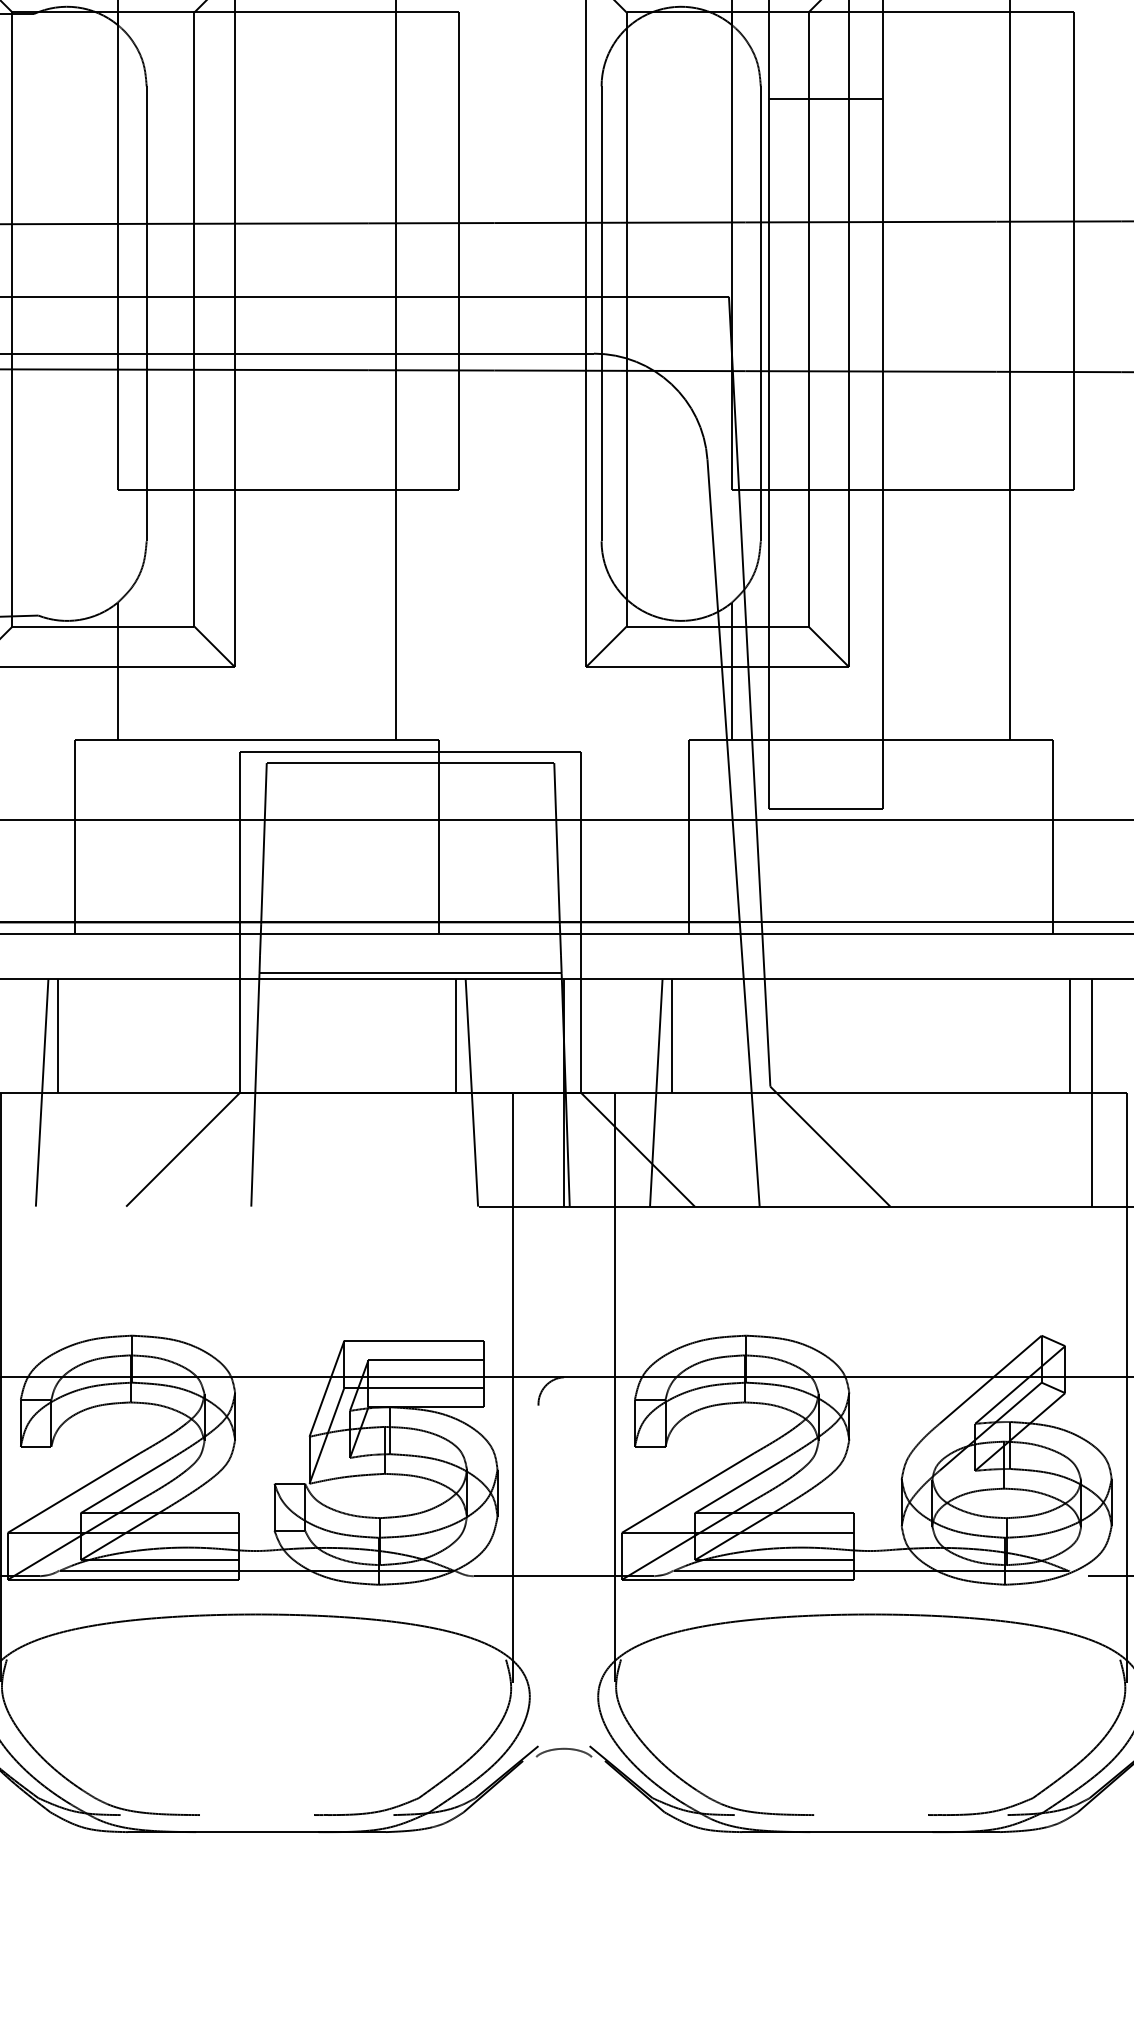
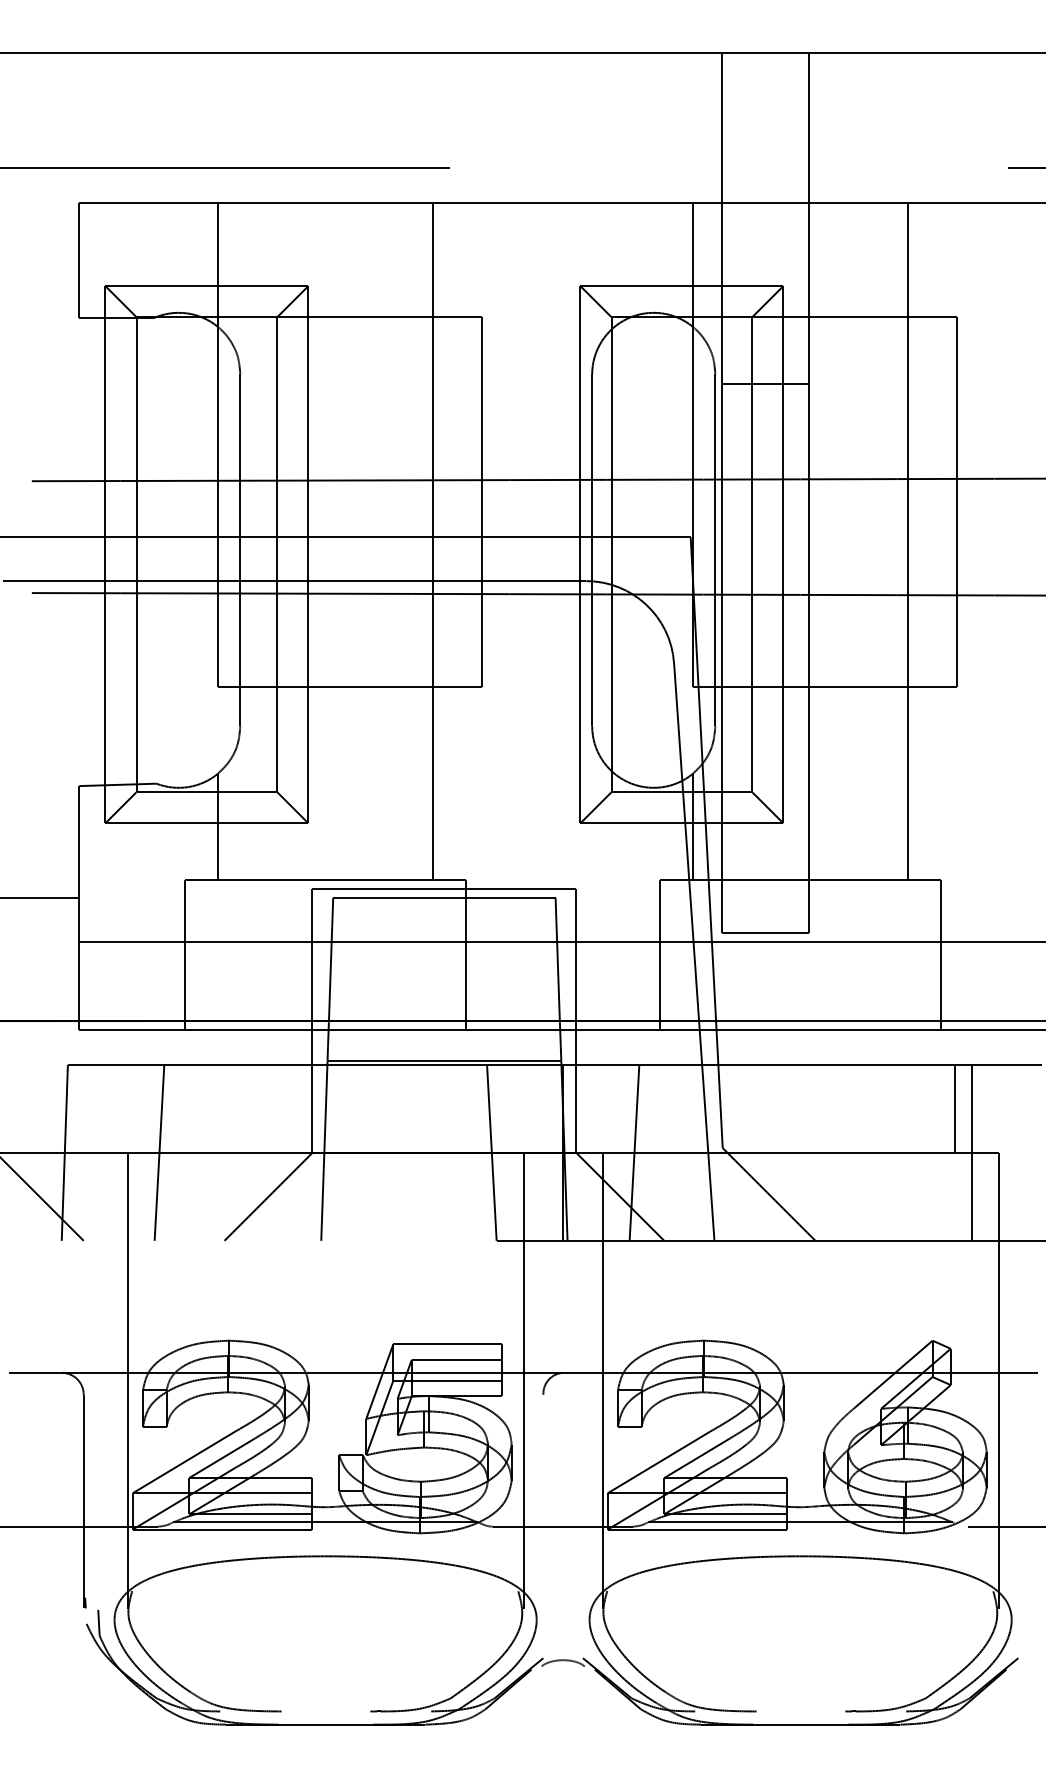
line: (57, 1035) -> (171, 1108), removed
line: (455, 1035) -> (479, 1108), removed
line: (671, 1035) -> (646, 1108), removed

